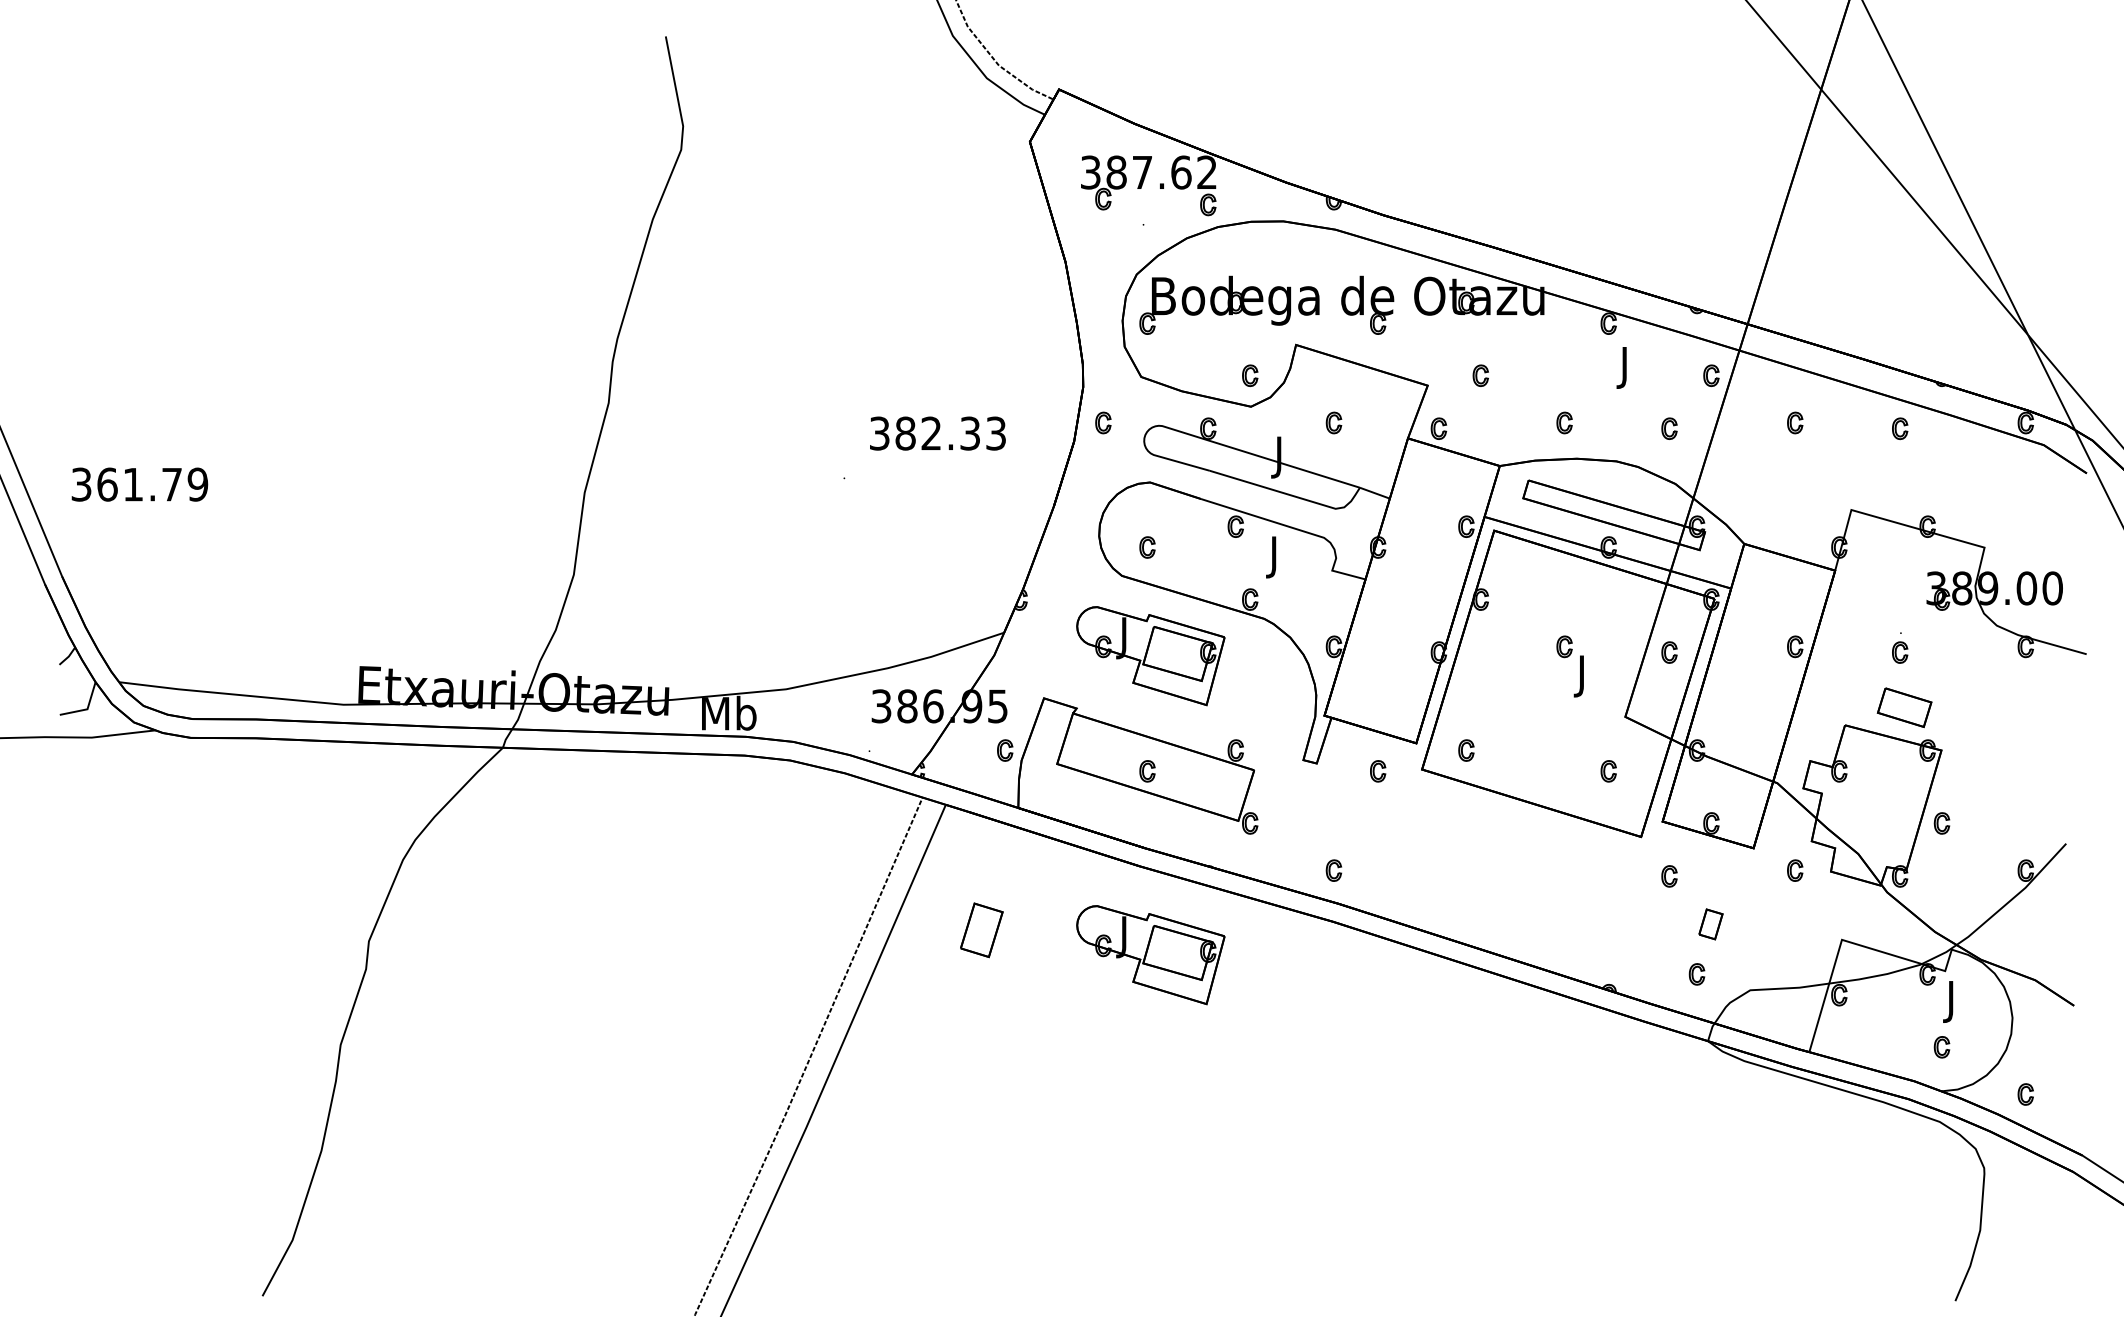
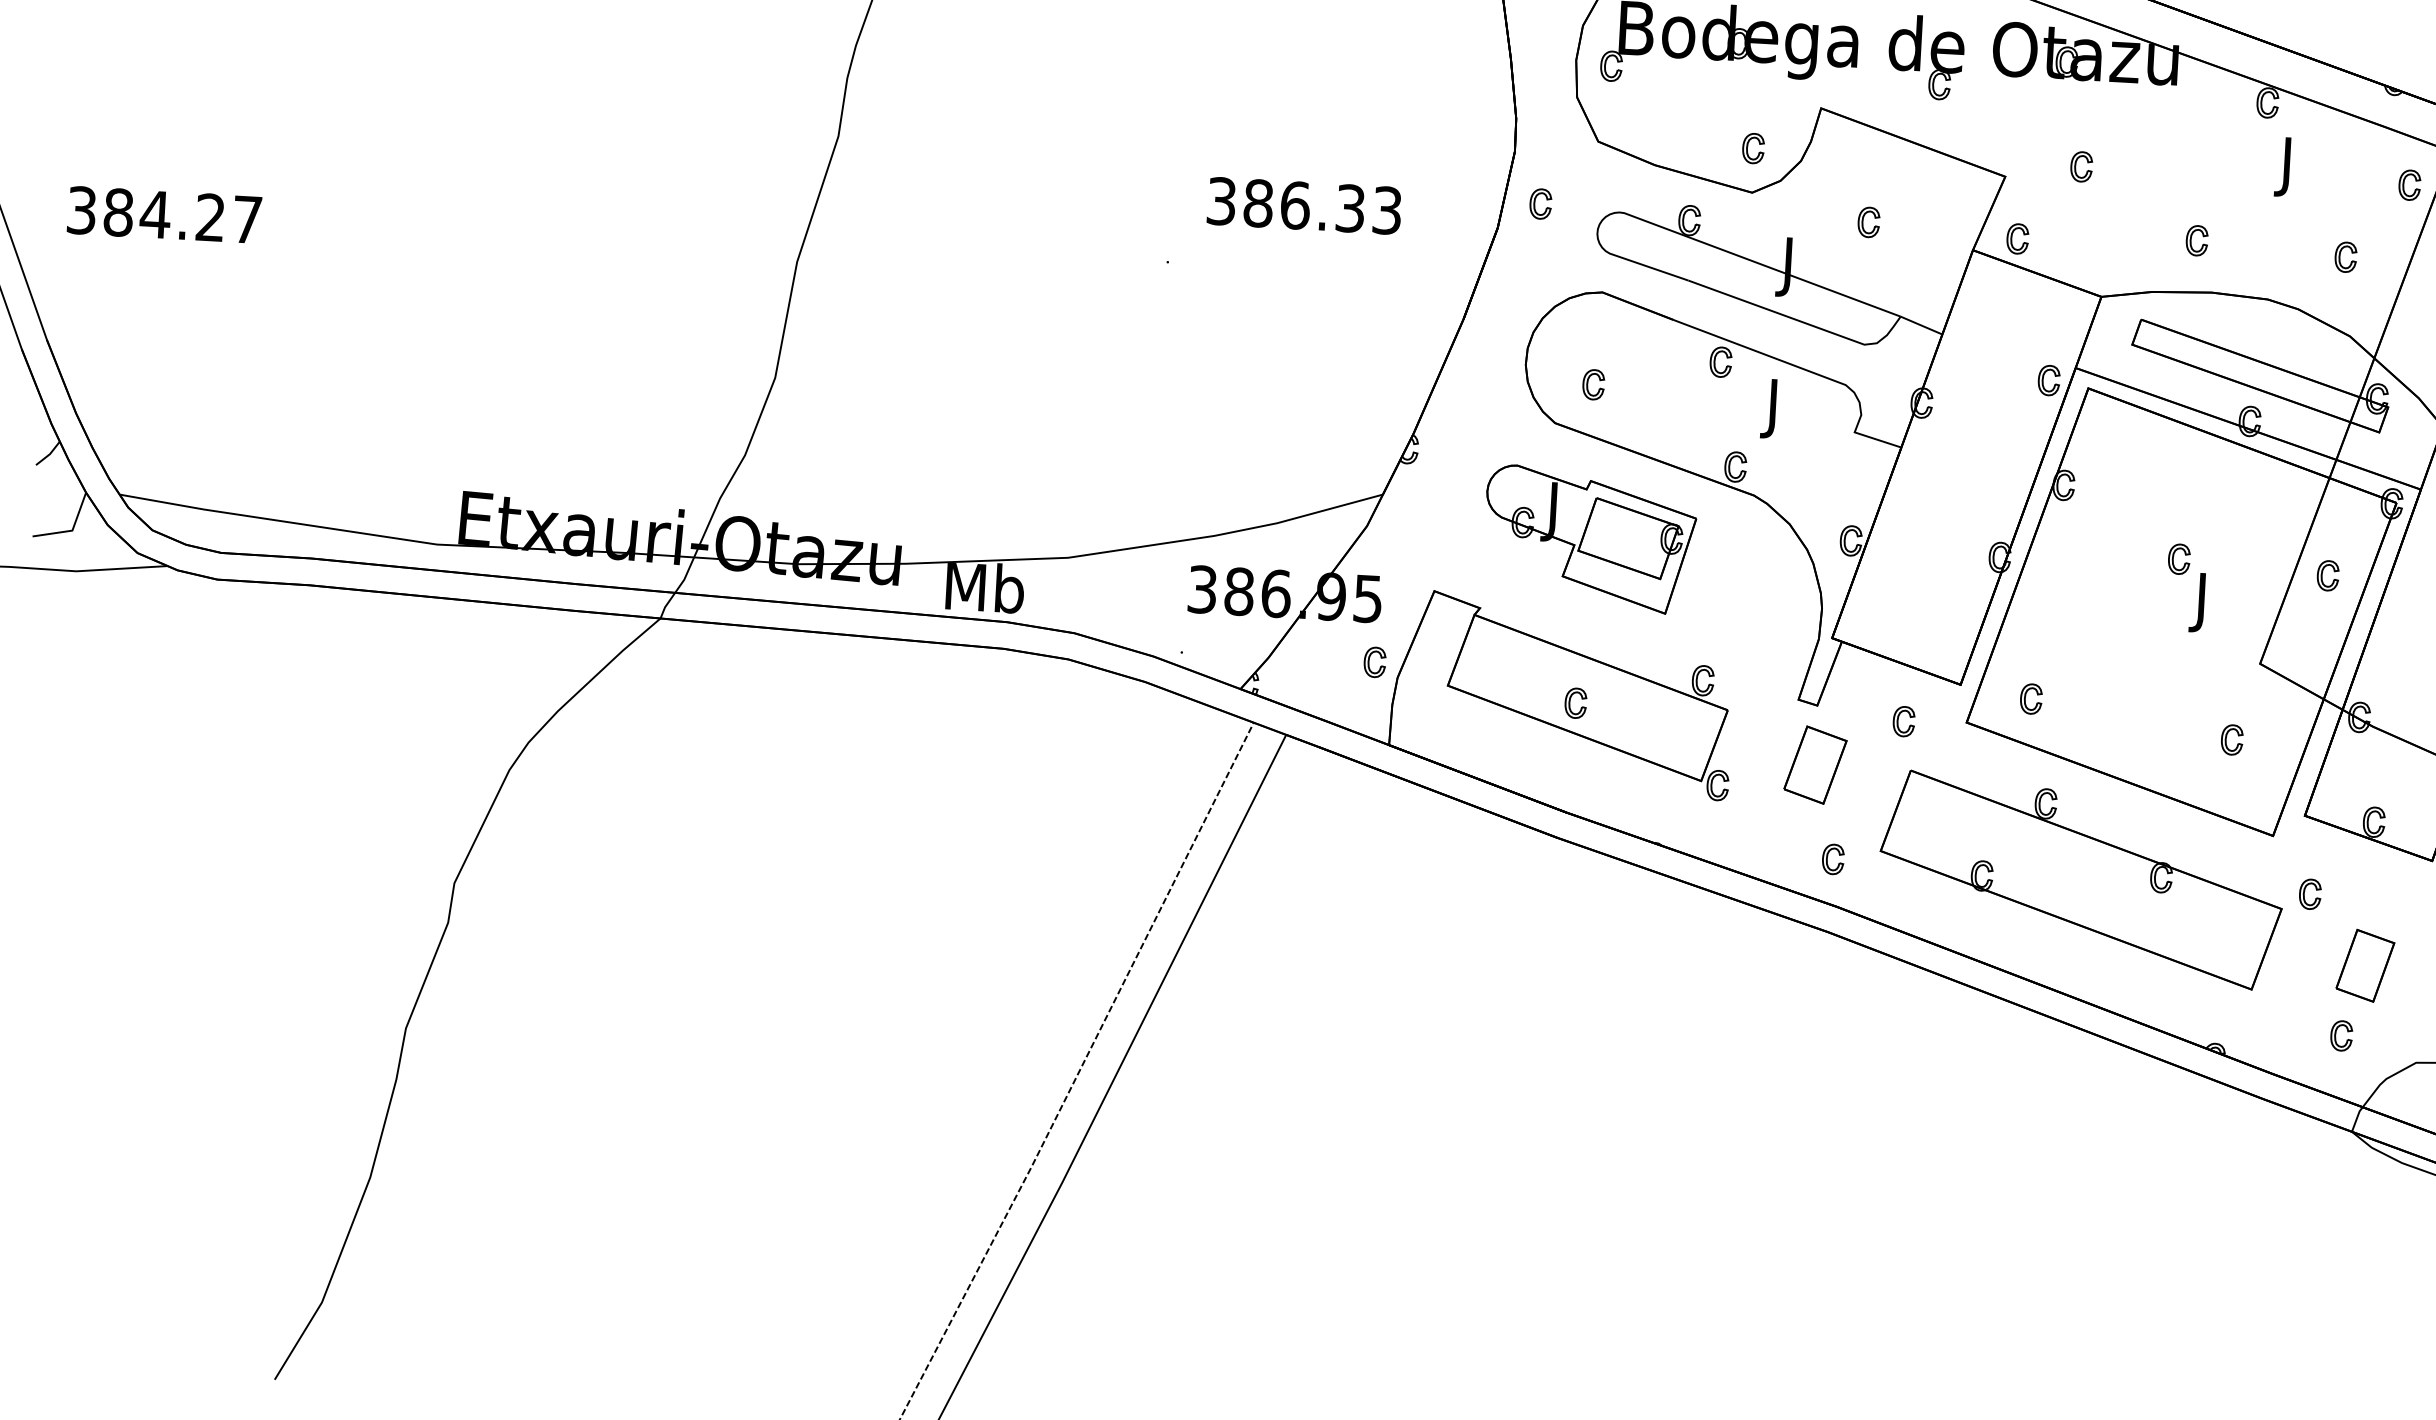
text: (931, 433) -> (1295, 205), 382.33 -> 386.33
text: (152, 484) -> (182, 215), 361.79 -> 384.27
part: (1508, 875) -> (2081, 880), added
part: (1710, 924) -> (2364, 966), size x1.67
part: (981, 930) -> (1815, 765), moved
part: (1150, 955) -> (1565, 965), removed

